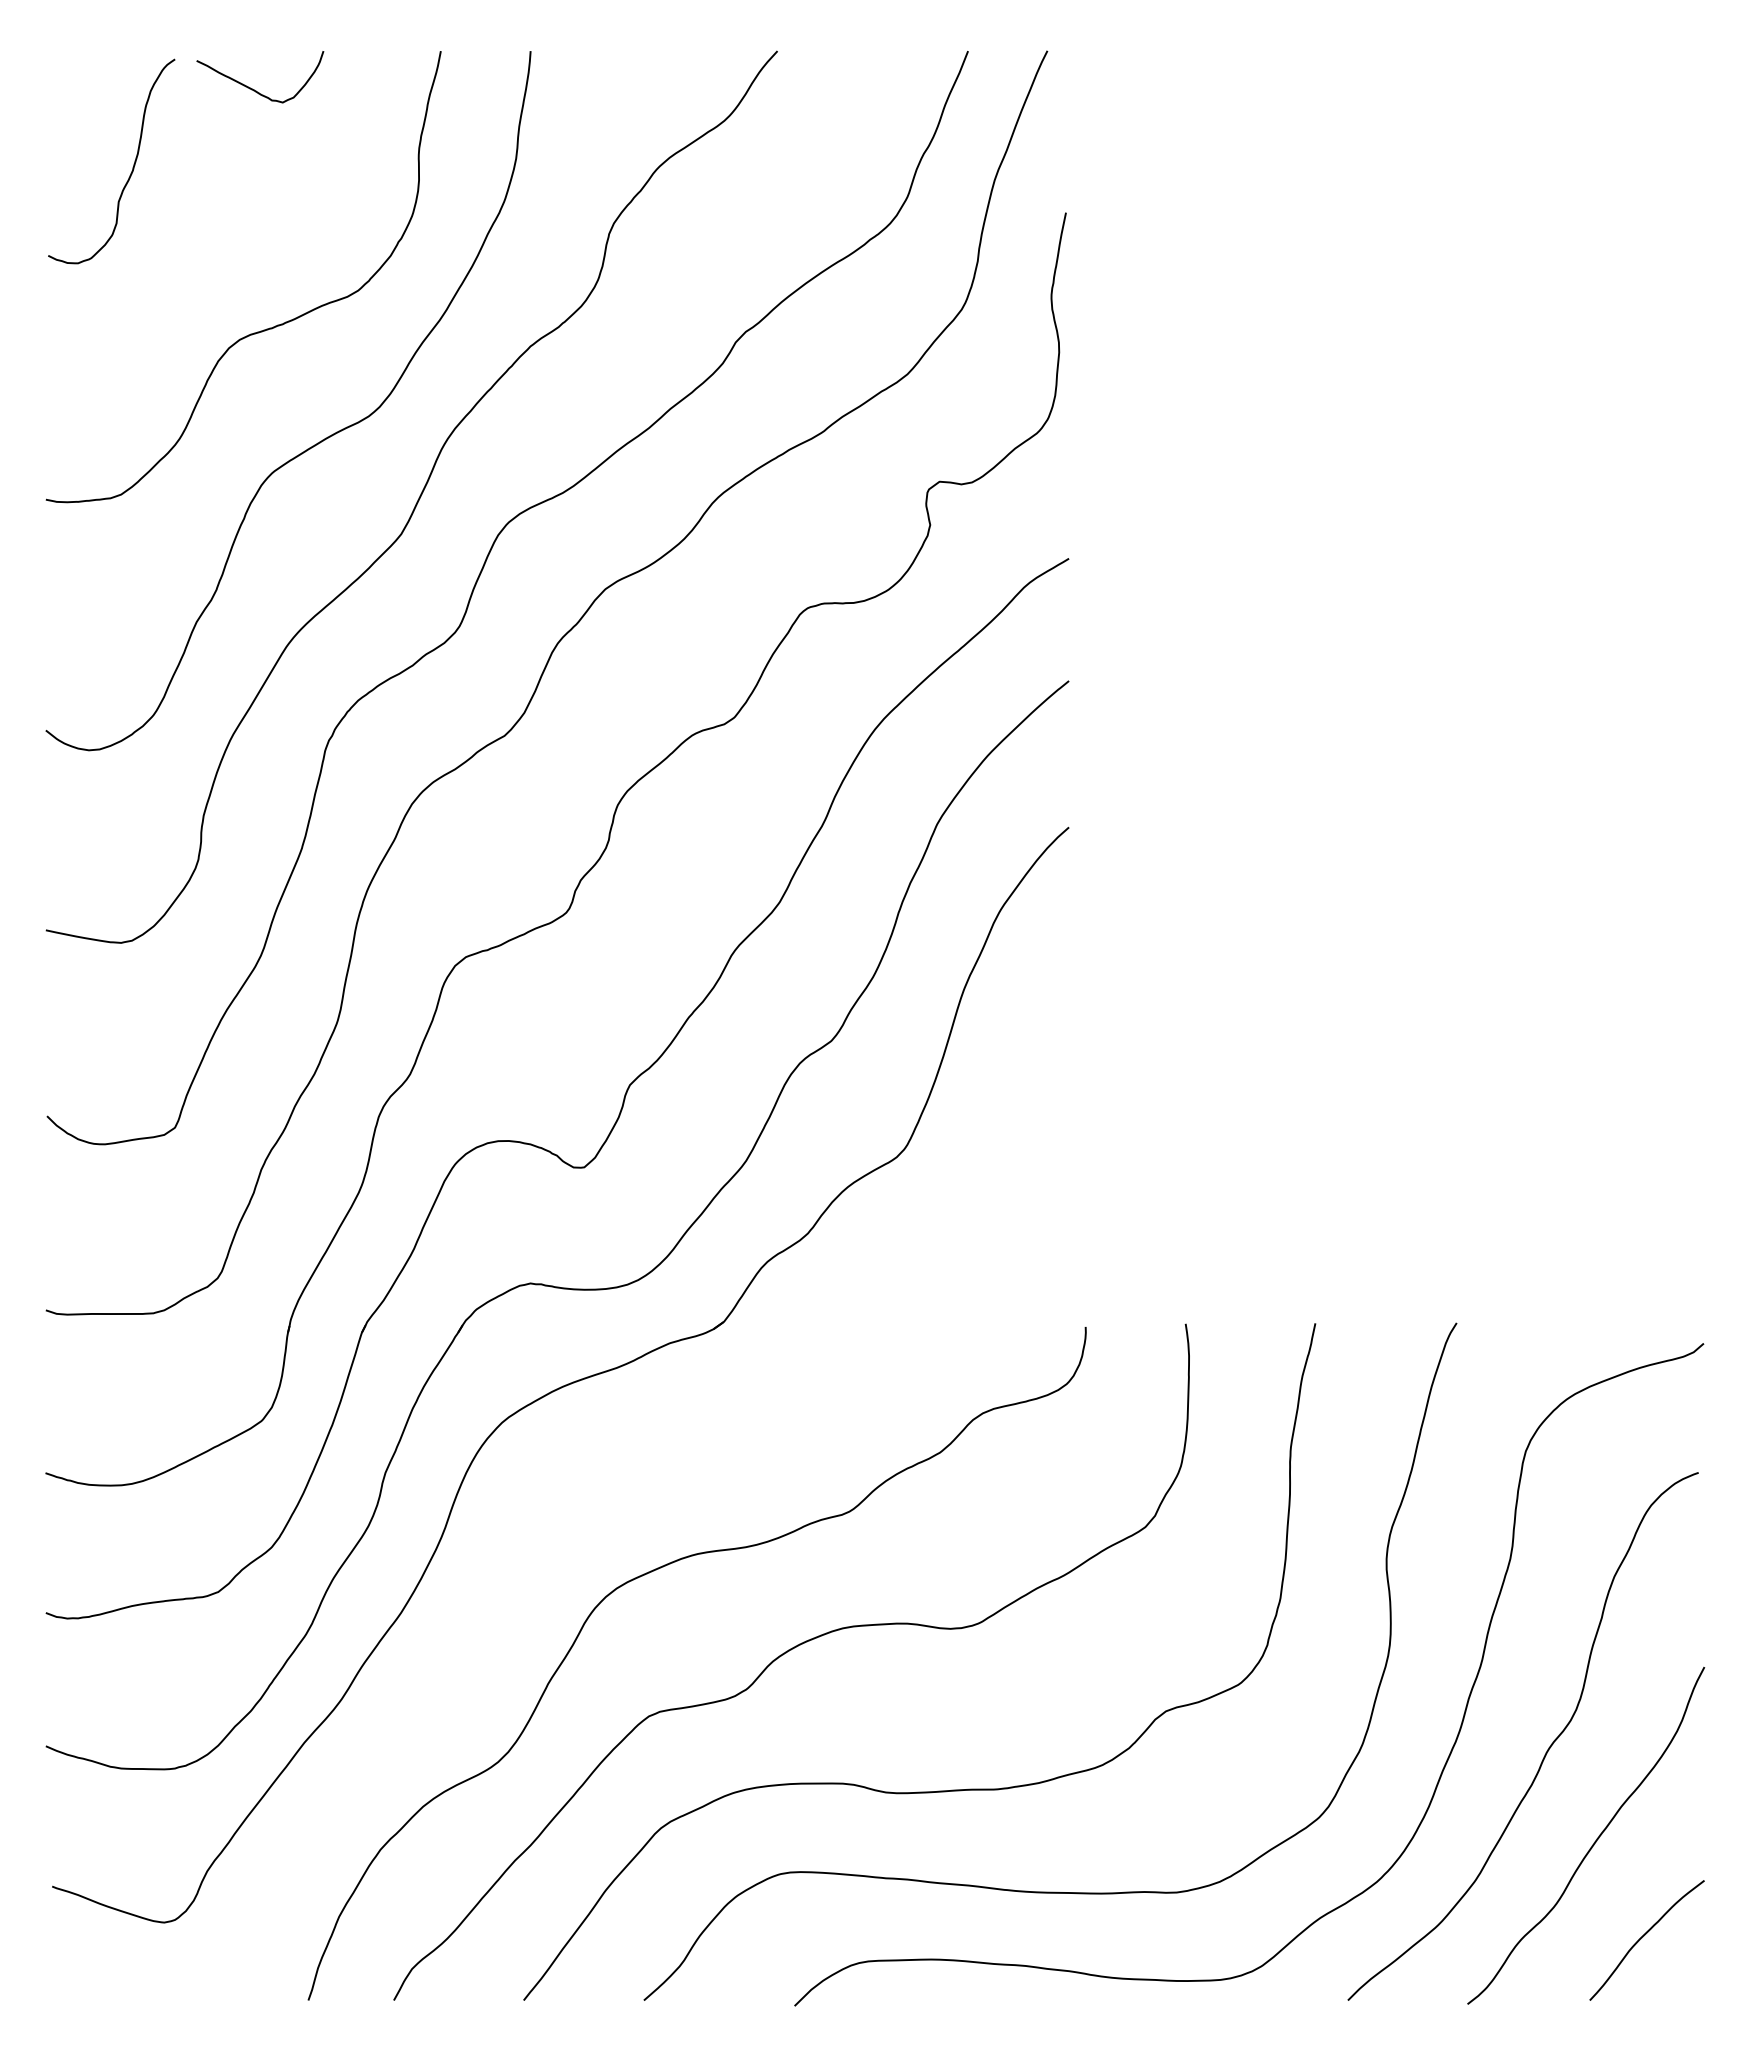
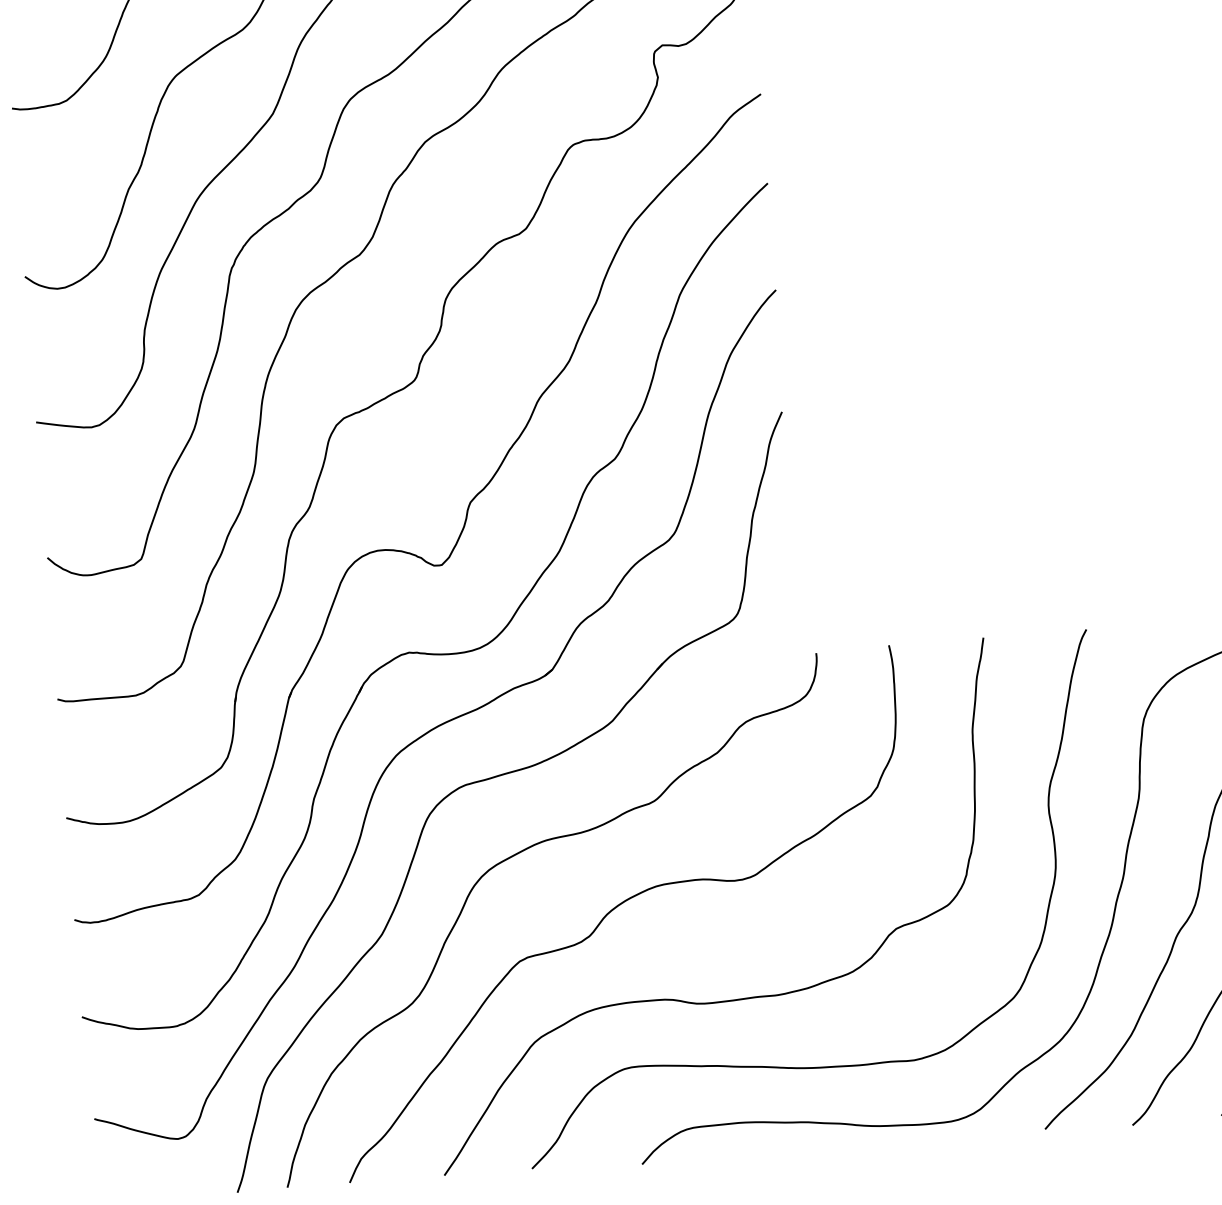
part: (642, 1461) -> (500, 776), added

